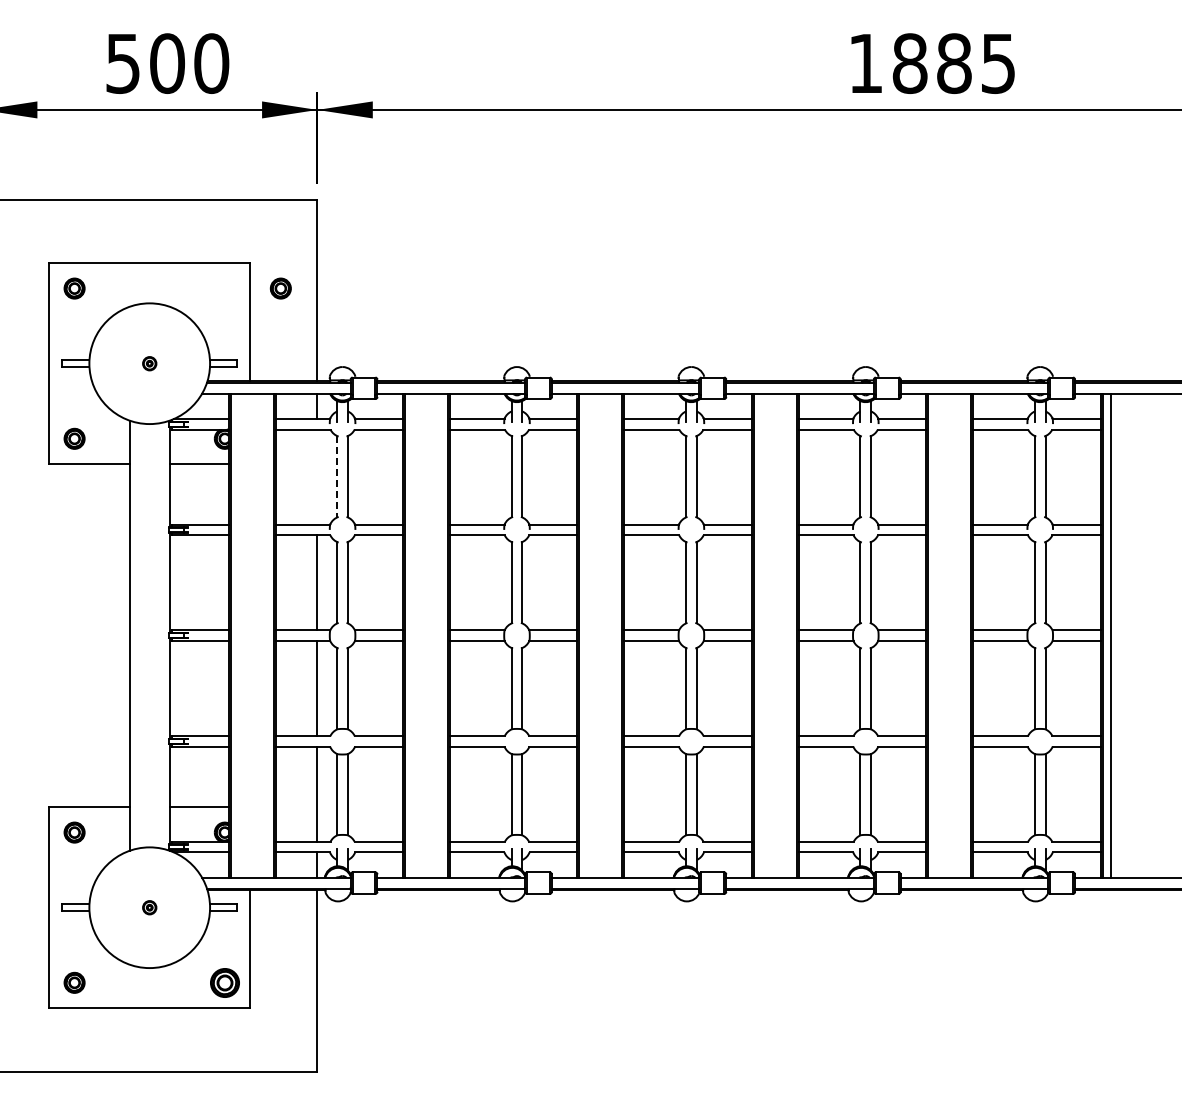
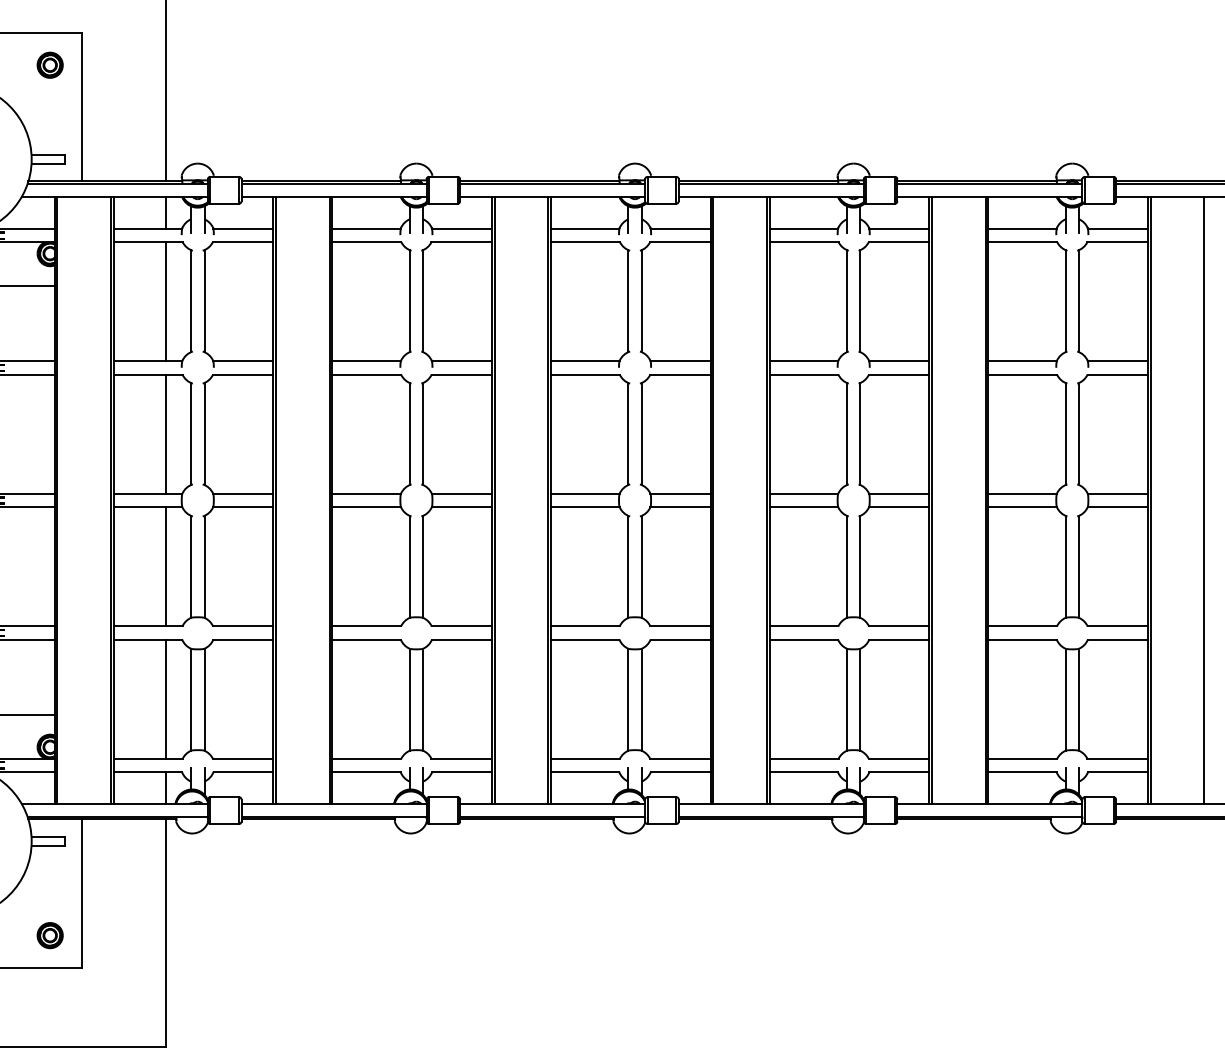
part: (280, 288) -> (49, 65), moved
line: (317, 476) -> (166, 300), added
line: (337, 476) -> (191, 300), dashed -> solid
line: (1110, 635) -> (1204, 500), moved
part: (224, 982) -> (49, 935), size x0.71

